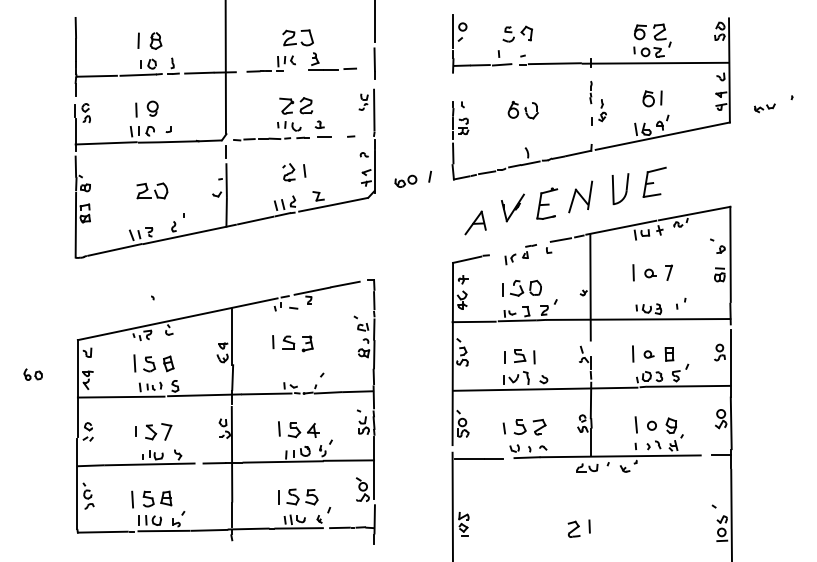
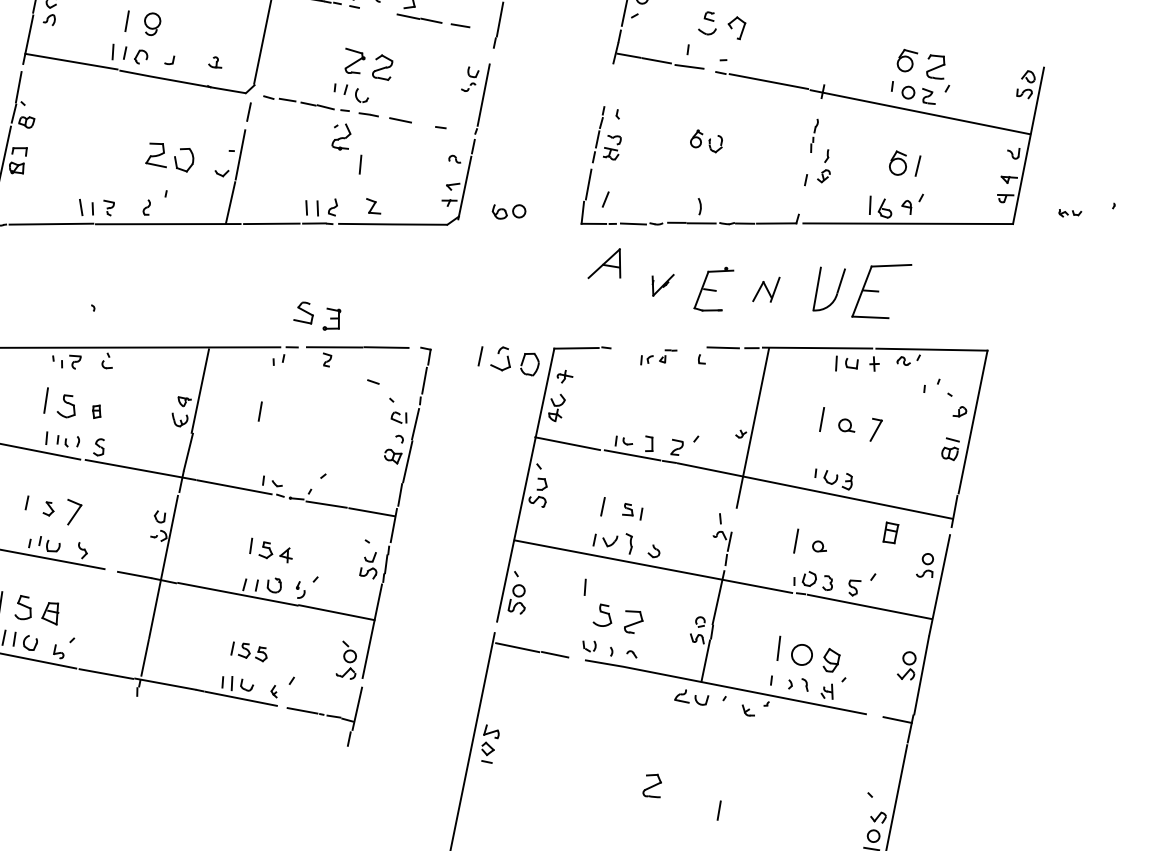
part: (764, 108) -> (1069, 213), size x0.7
part: (522, 109) -> (706, 140), size x0.7
part: (319, 124) -> (215, 62), moved
part: (288, 172) -> (341, 136), moved
line: (429, 176) -> (604, 198), moved
part: (654, 181) -> (881, 289), size x1.4
part: (152, 190) -> (171, 156), moved
part: (580, 196) -> (766, 288), size x0.6
part: (512, 207) -> (660, 284), size x0.6
part: (475, 222) -> (607, 263), moved
part: (520, 254) -> (658, 356), size x0.7
part: (521, 287) -> (509, 358), moved
part: (681, 303) -> (932, 385), moved
line: (293, 307) -> (373, 380), moved
part: (297, 343) -> (317, 316), moved
part: (669, 354) -> (890, 533), moved
part: (524, 356) -> (632, 511), size x0.6
part: (168, 363) -> (96, 411), size x0.6
circle: (651, 425) -> (801, 654), size x1.6
line: (503, 428) -> (583, 587), moved
part: (298, 429) -> (270, 550), size x0.7
part: (151, 432) -> (49, 509), size x0.6
part: (298, 496) -> (250, 650), size x0.6
line: (589, 526) -> (718, 810), moved

